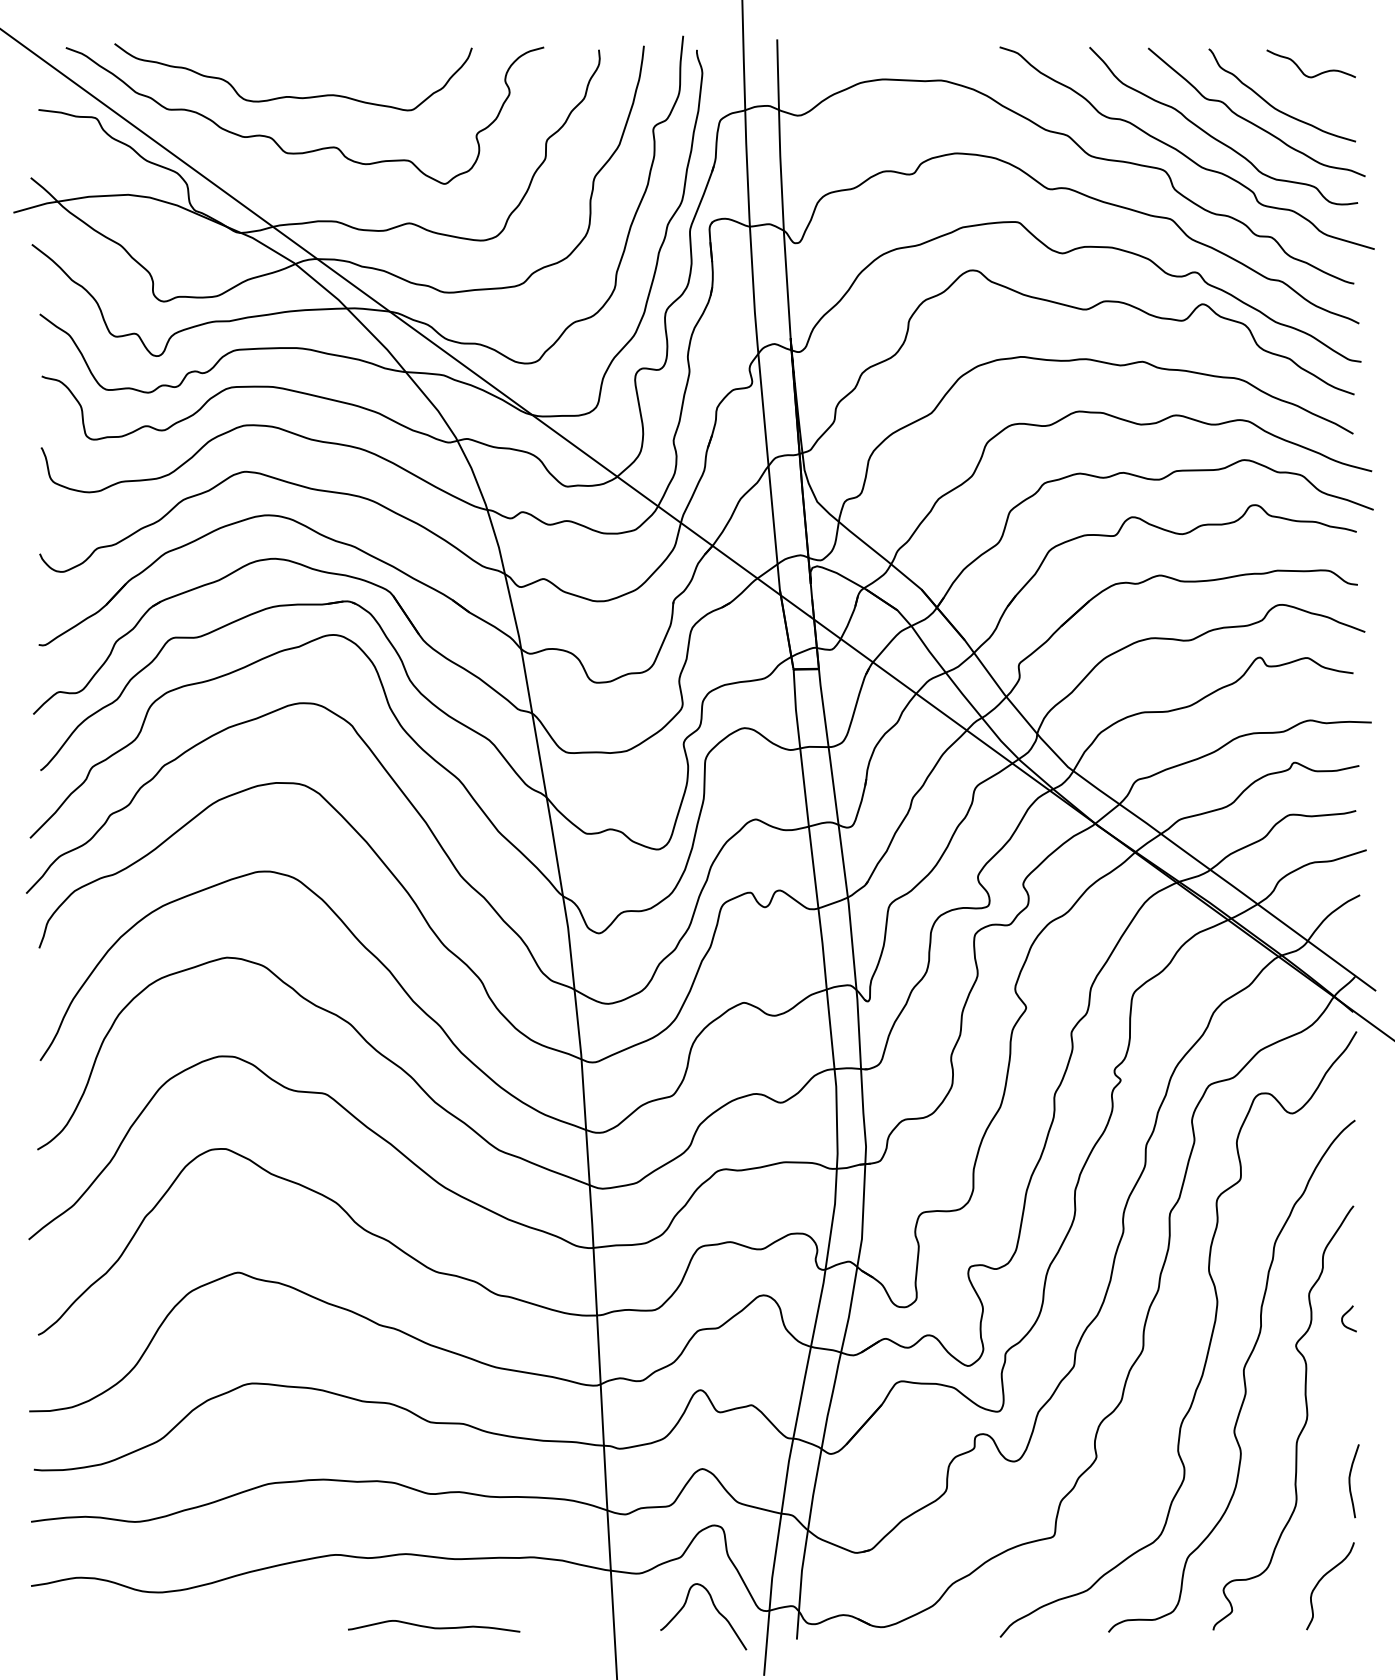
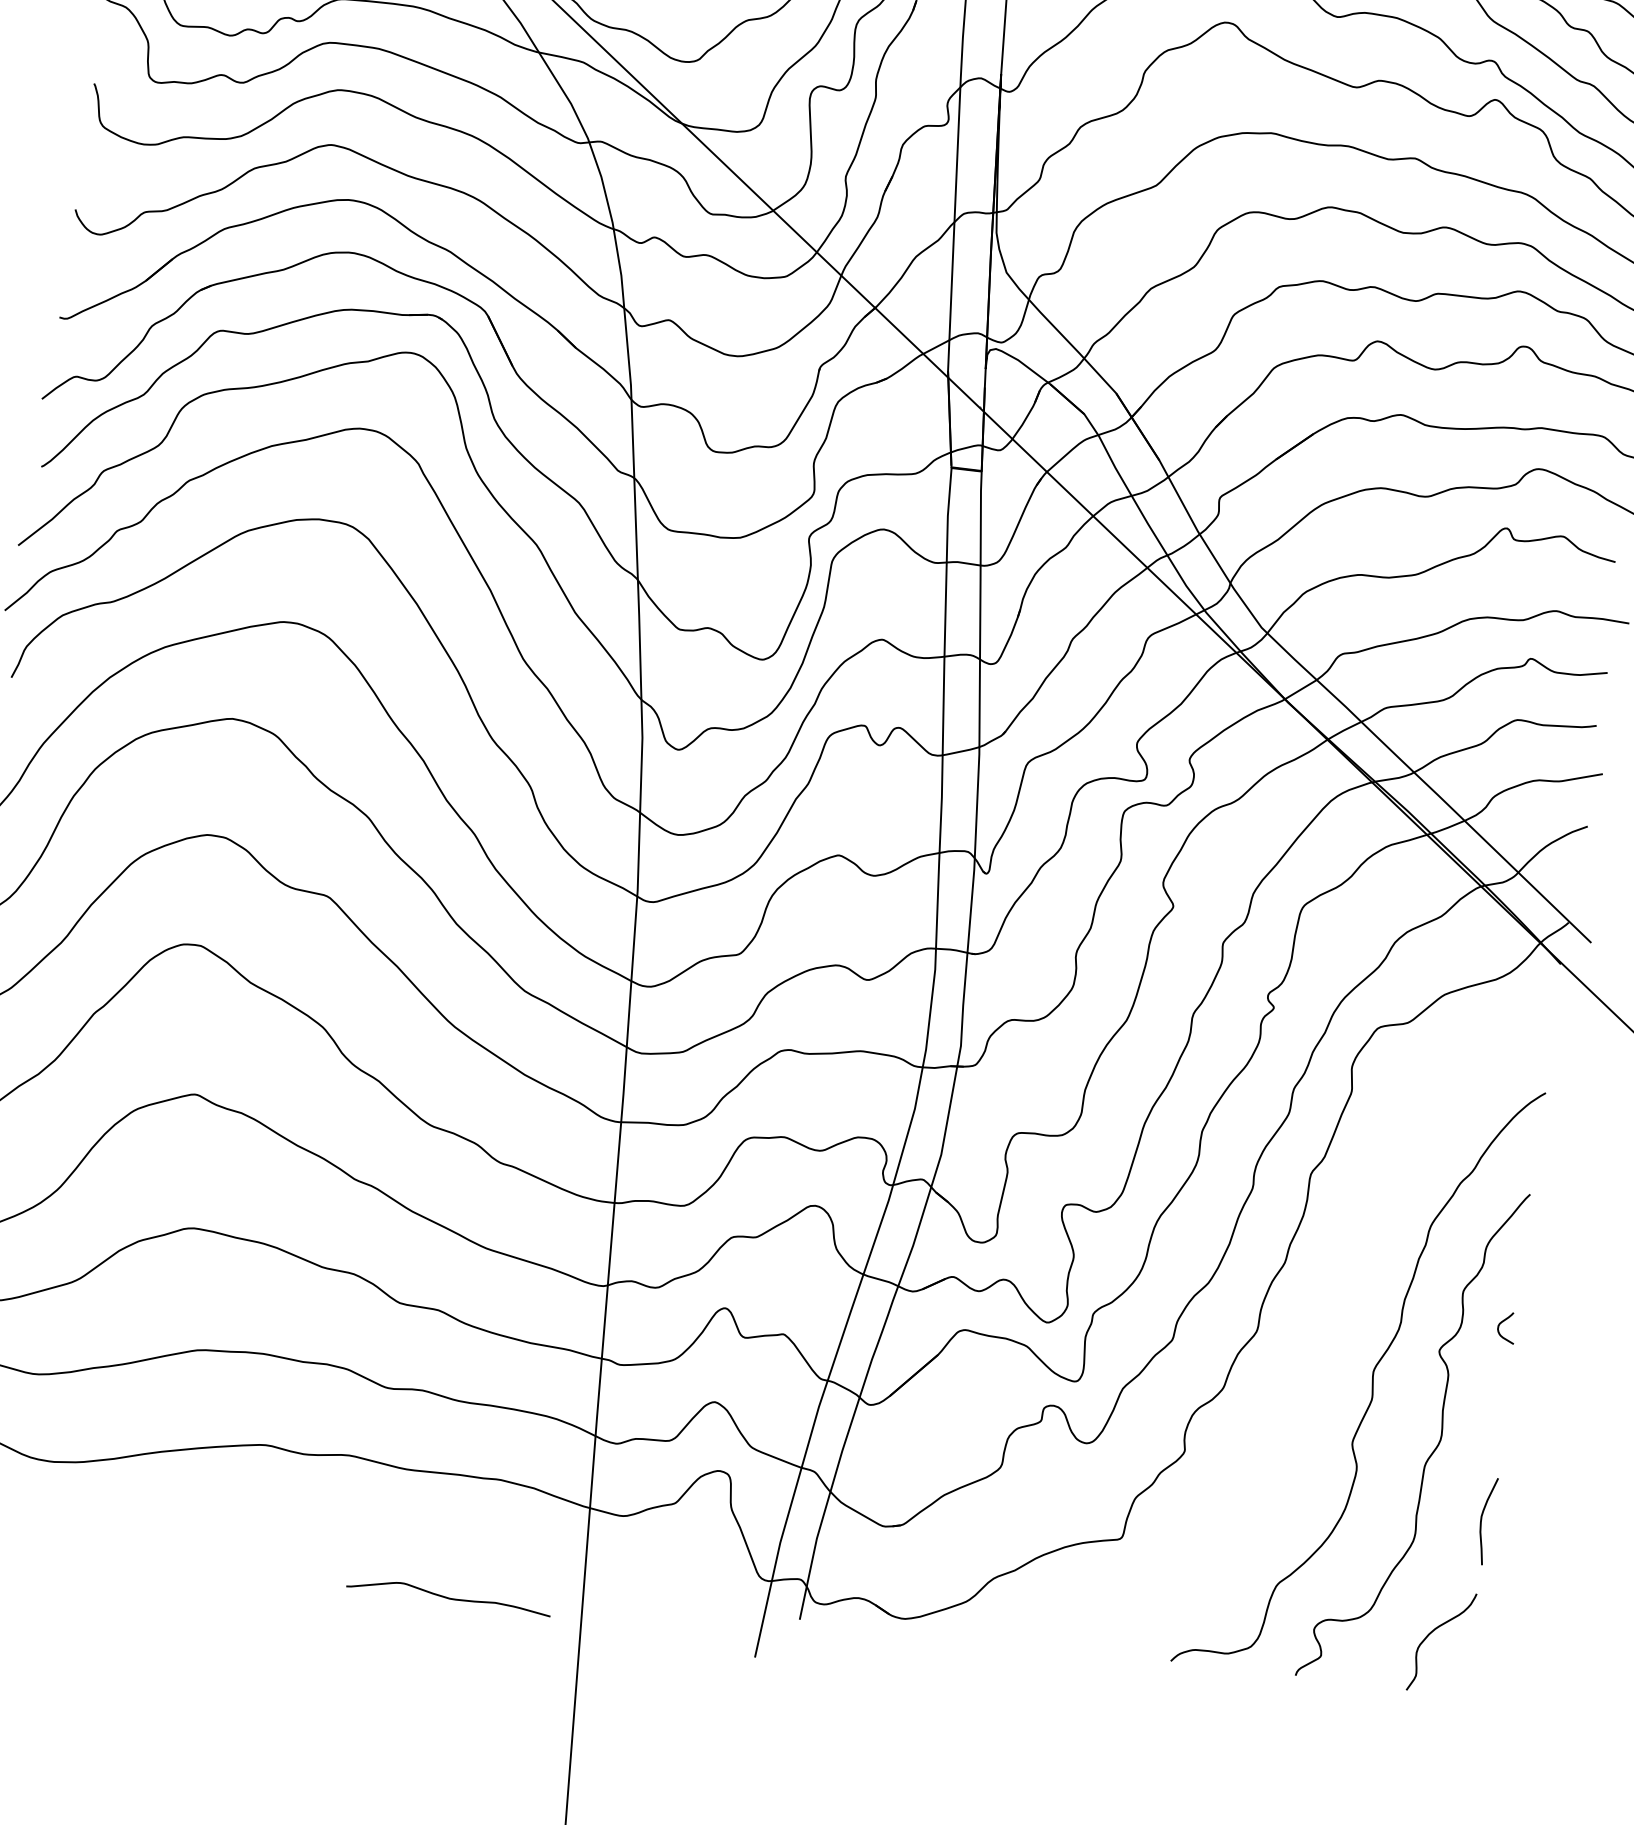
curve: (1209, 1340) -> (1337, 1330), removed
curve: (715, 1609) -> (707, 1571), removed
curve: (434, 1627) -> (449, 1597), moved

